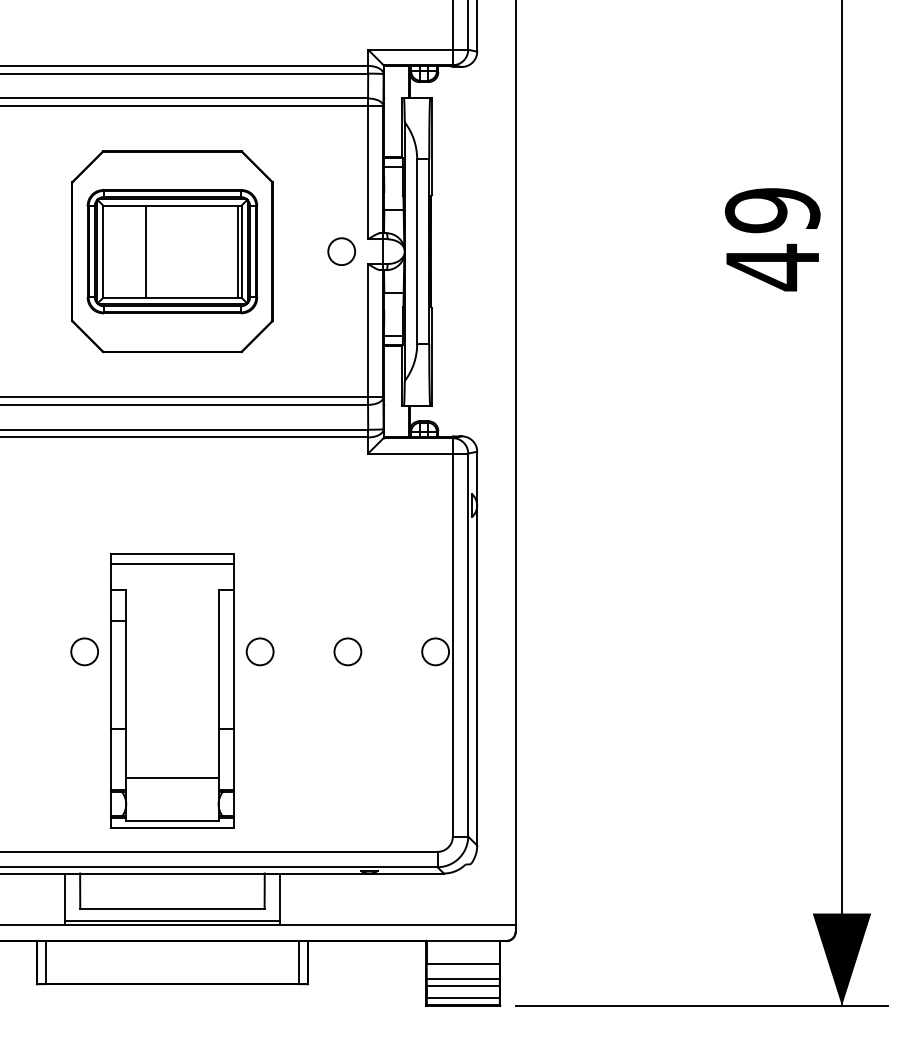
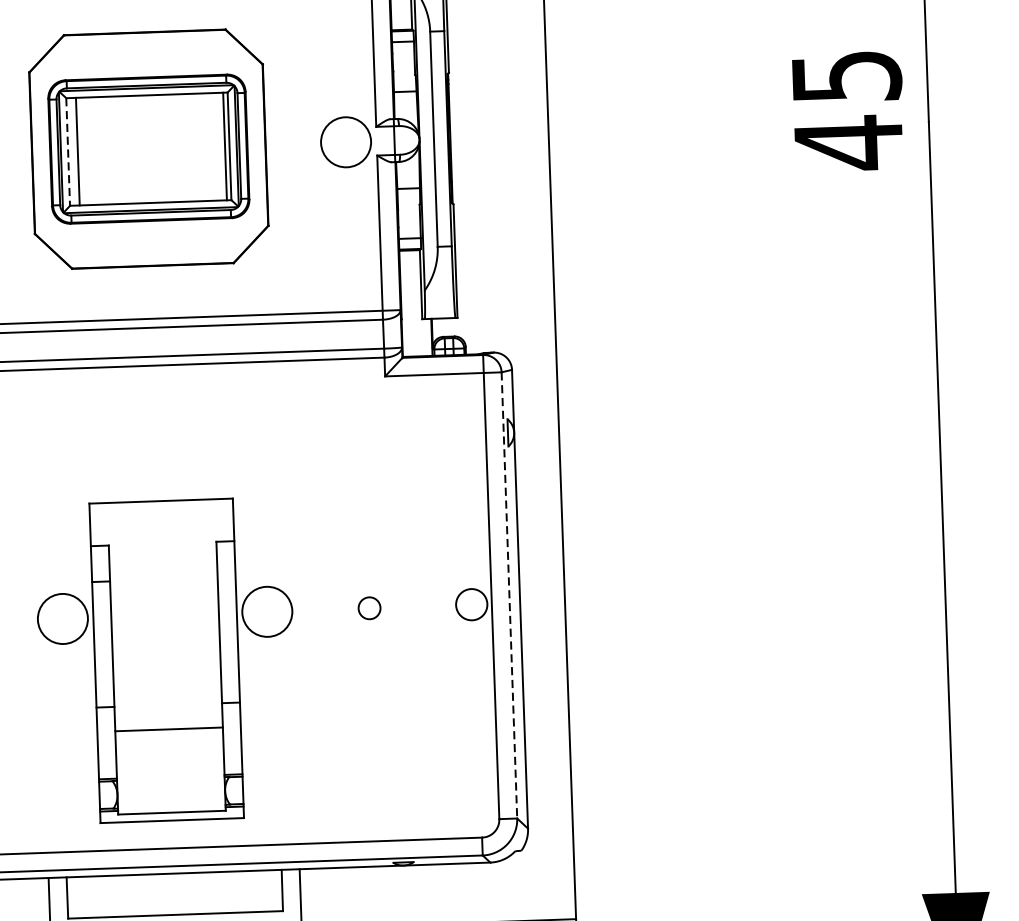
text: (772, 210) -> (846, 76), 49 -> 45
line: (145, 251) -> (77, 151), moved
circle: (341, 251) -> (345, 142), size x1.6
line: (103, 252) -> (68, 152), solid -> dashed
line: (172, 564) -> (161, 513), removed
line: (468, 645) -> (509, 595), solid -> dashed
circle: (84, 651) -> (62, 618), size x1.6
circle: (259, 651) -> (266, 611), size x1.6
circle: (347, 651) -> (369, 607), size x0.7
line: (172, 777) -> (169, 729), moved

